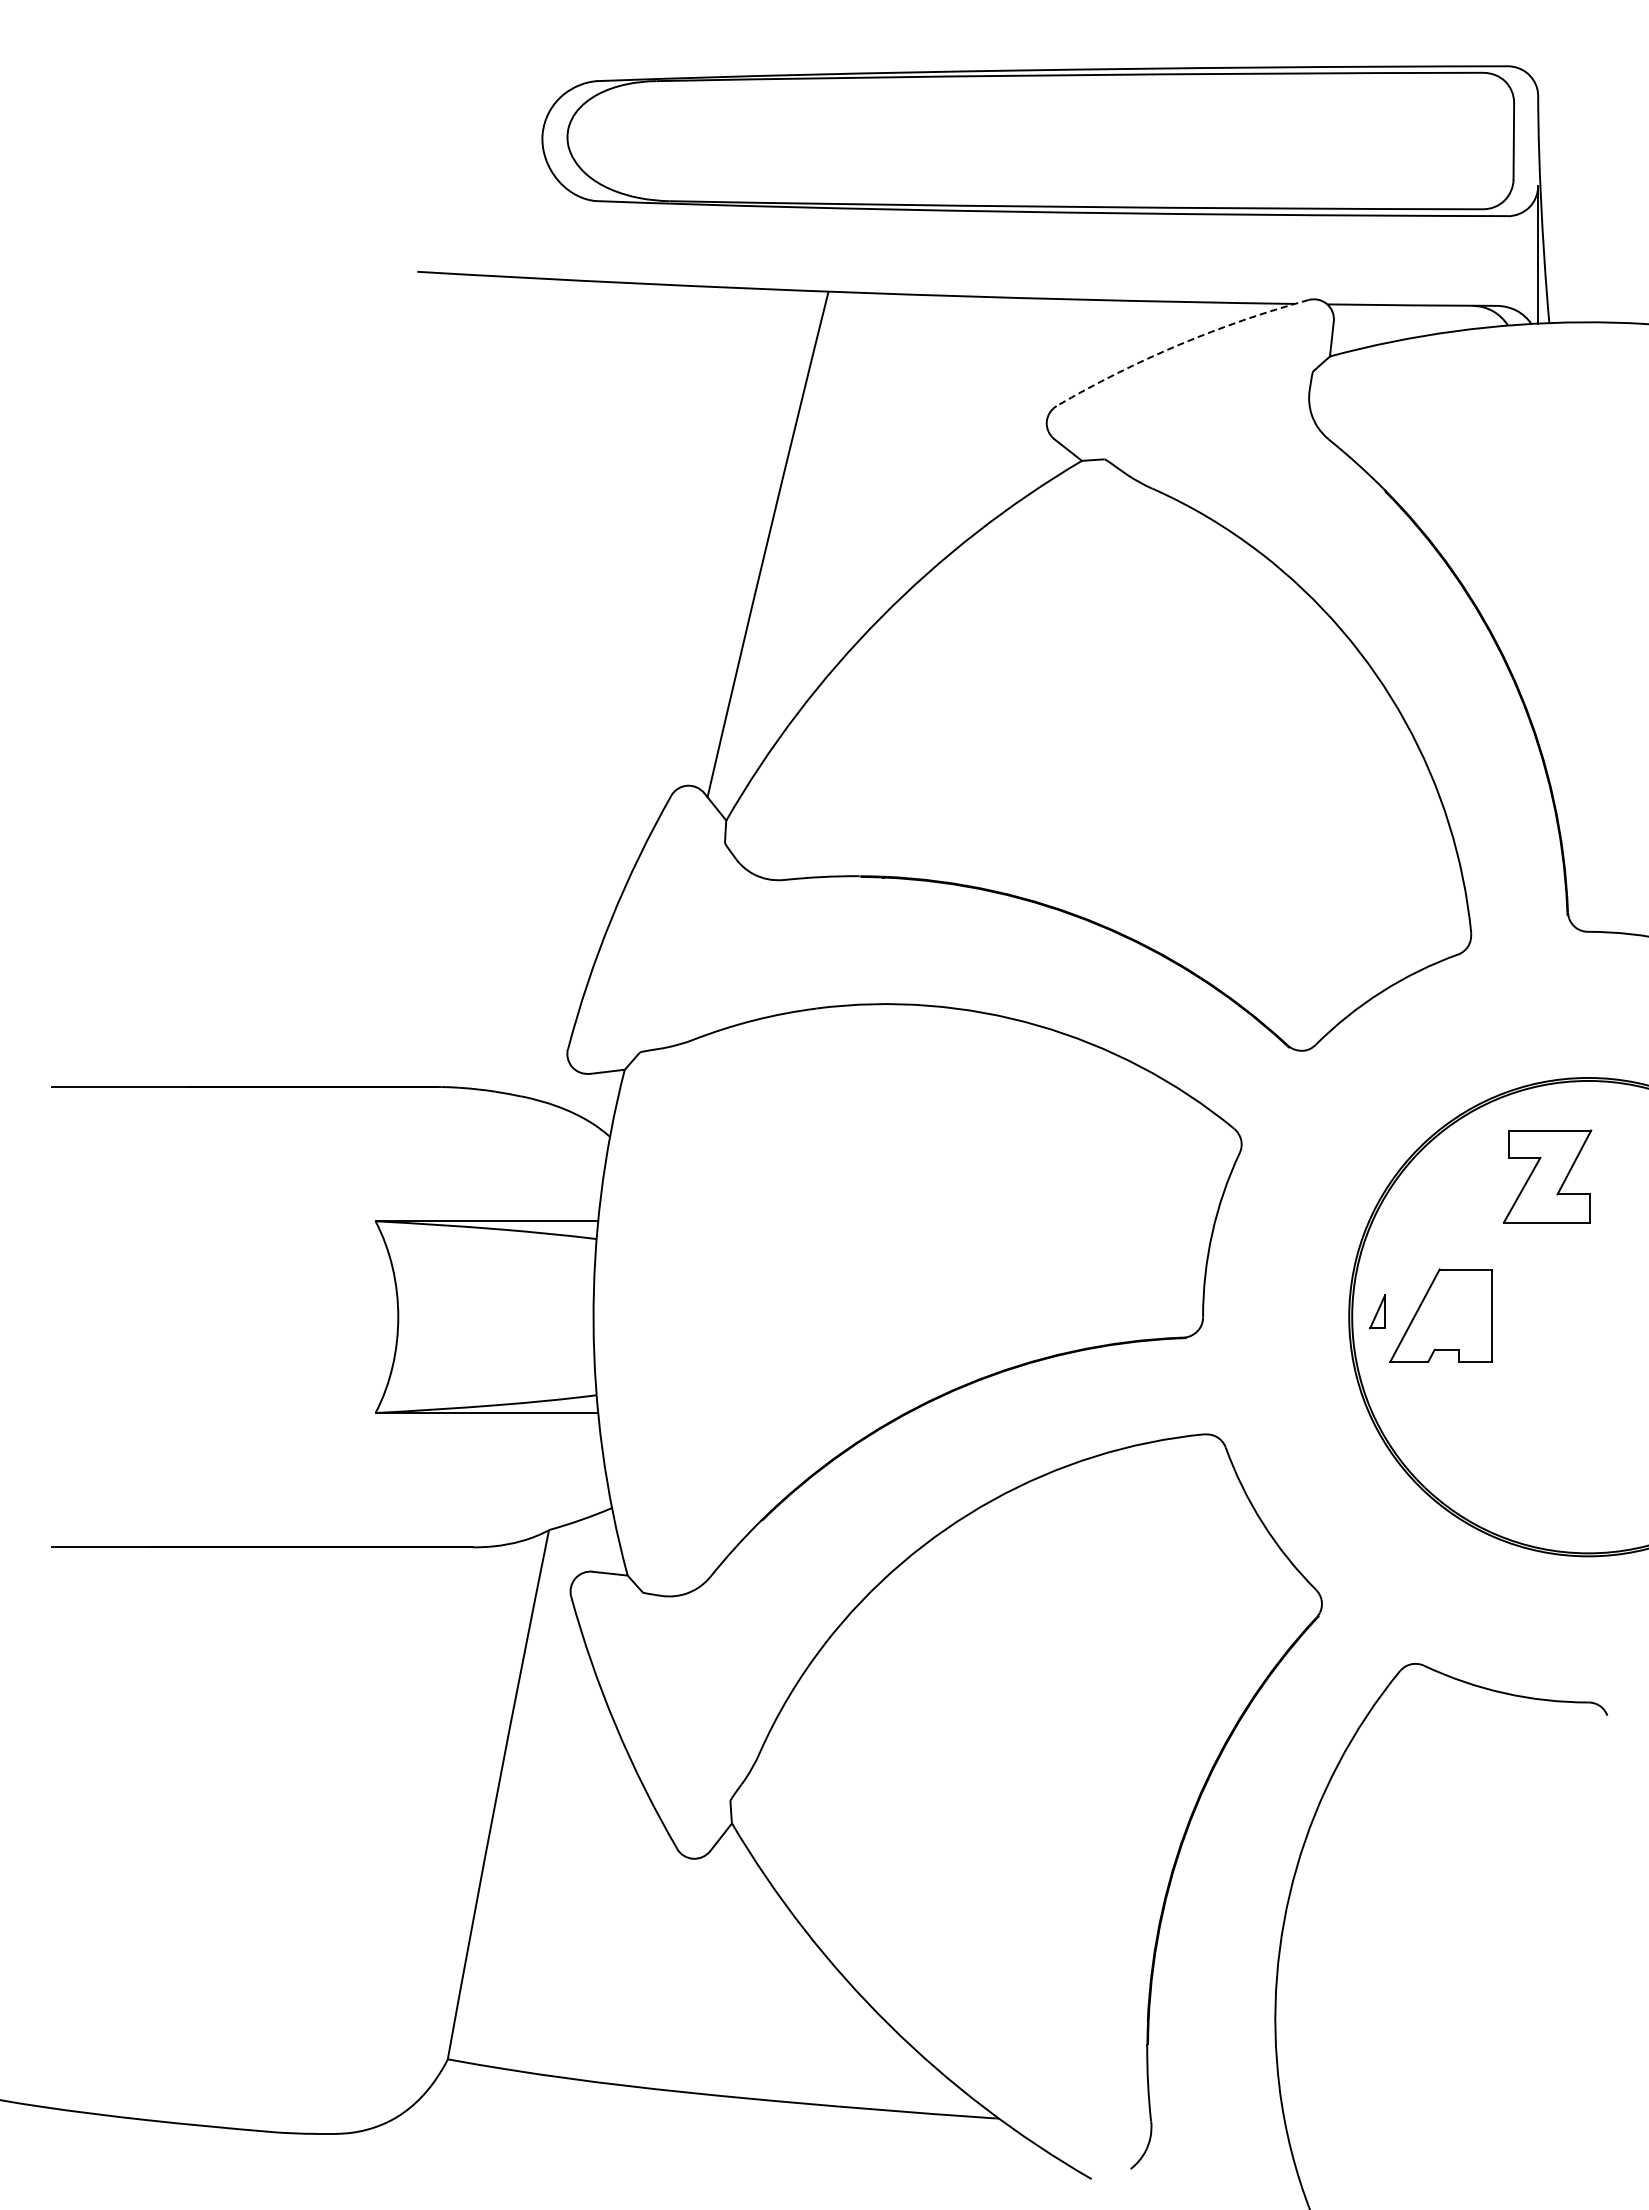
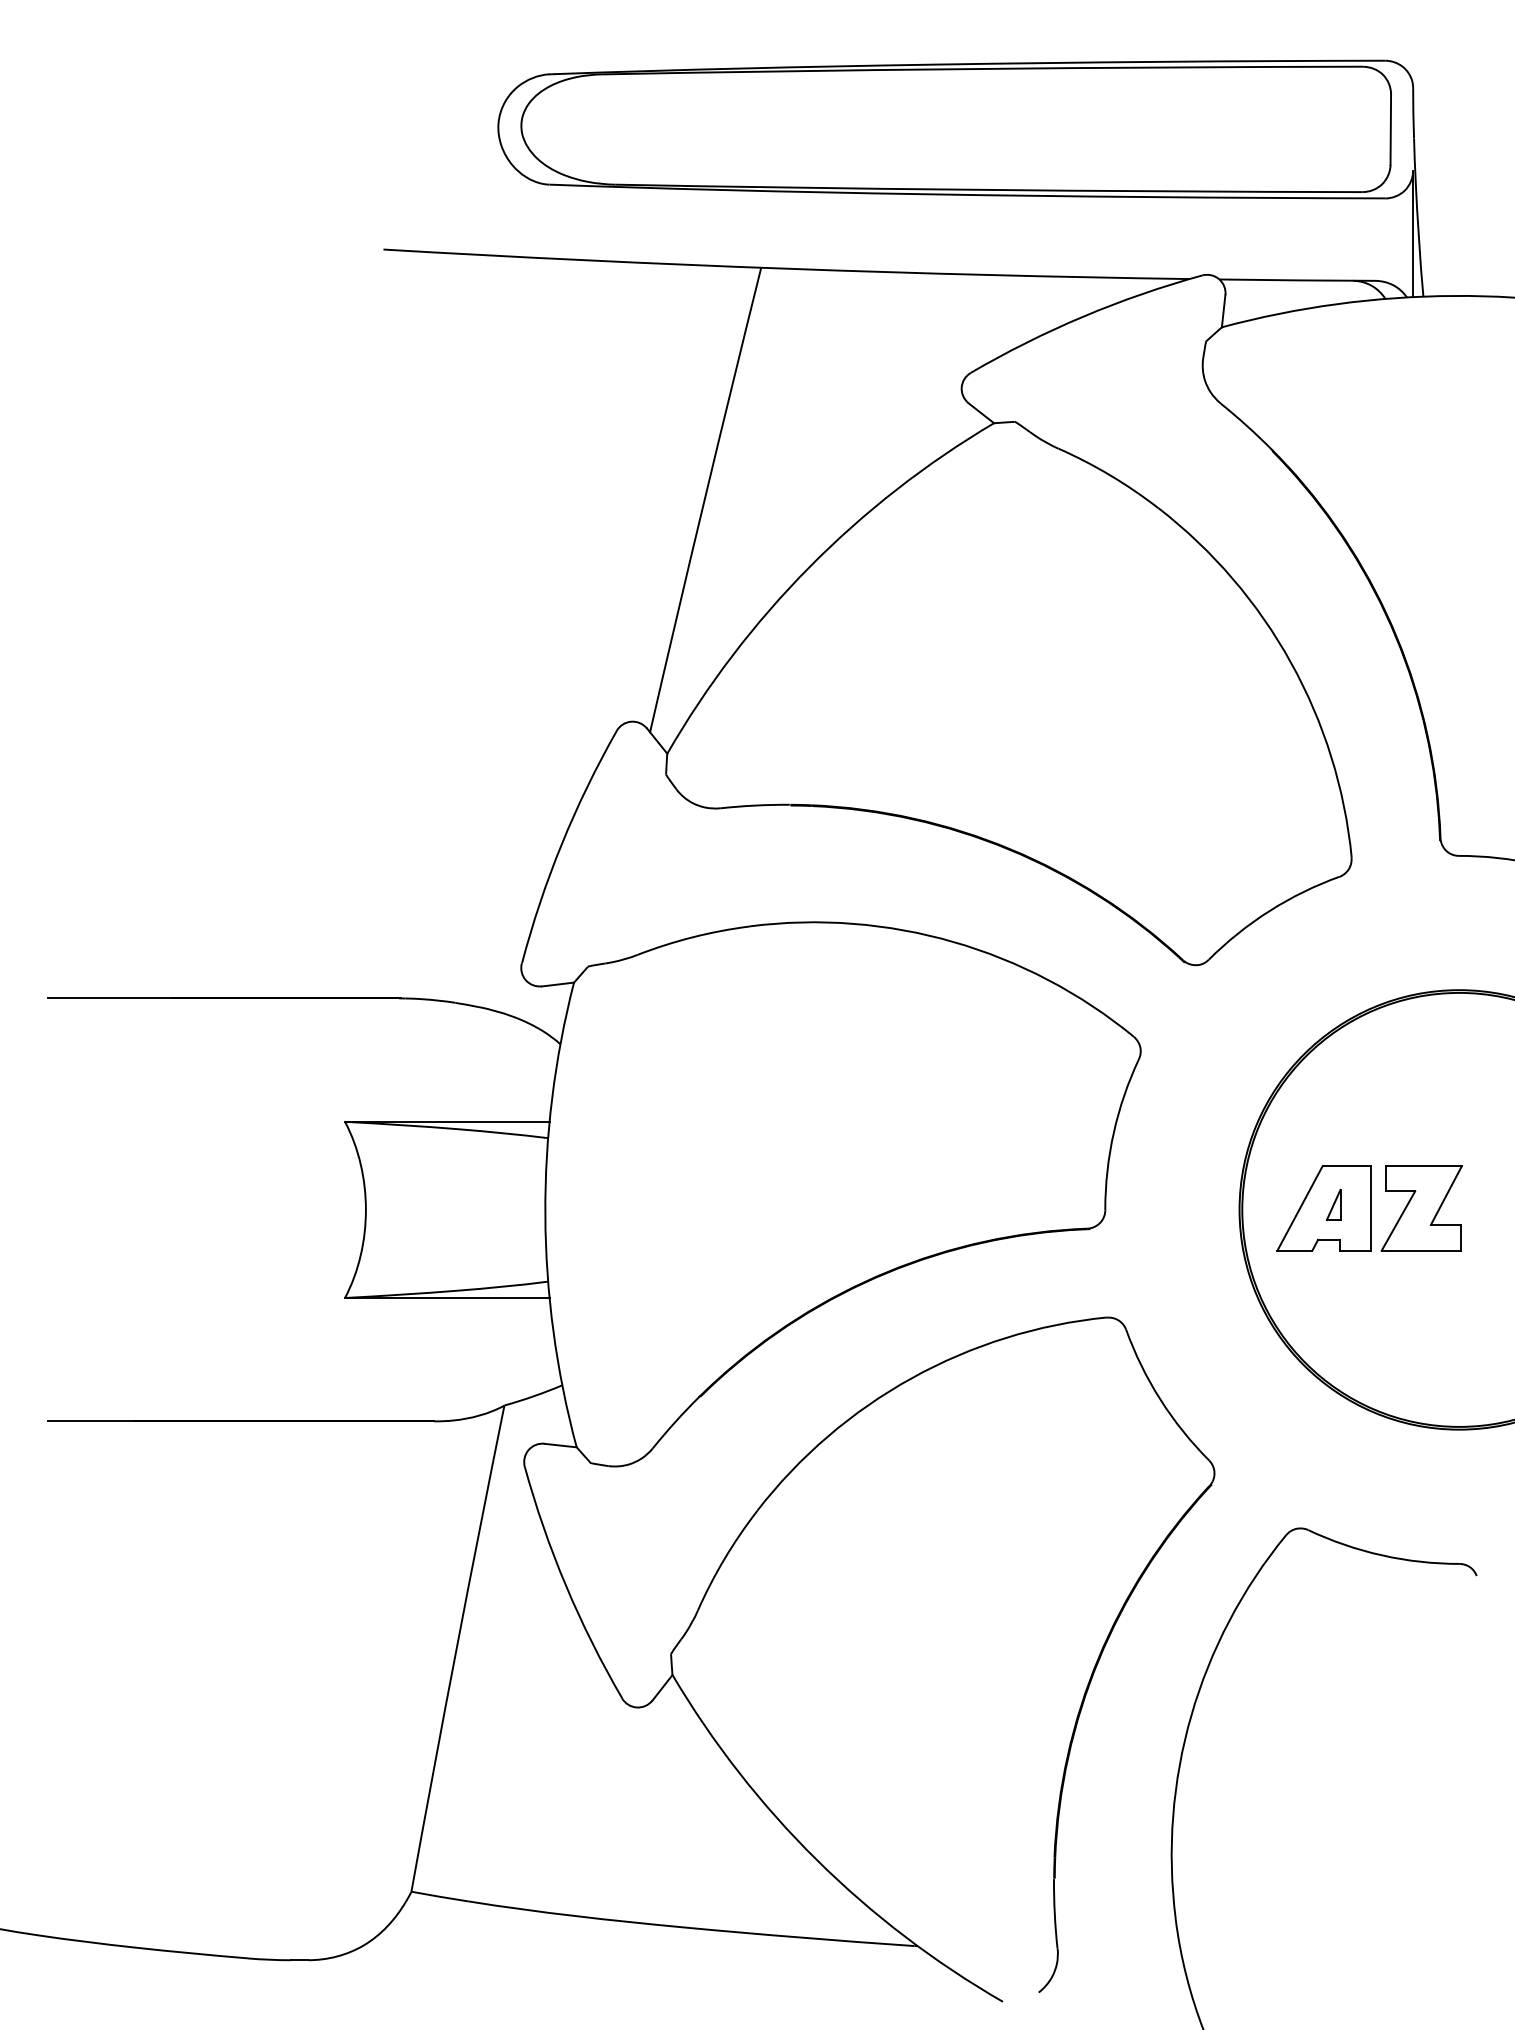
arc: (1179, 344) -> (1083, 316), dashed -> solid
part: (1547, 1176) -> (1421, 1208), moved
part: (1377, 1311) -> (1333, 1204), moved

